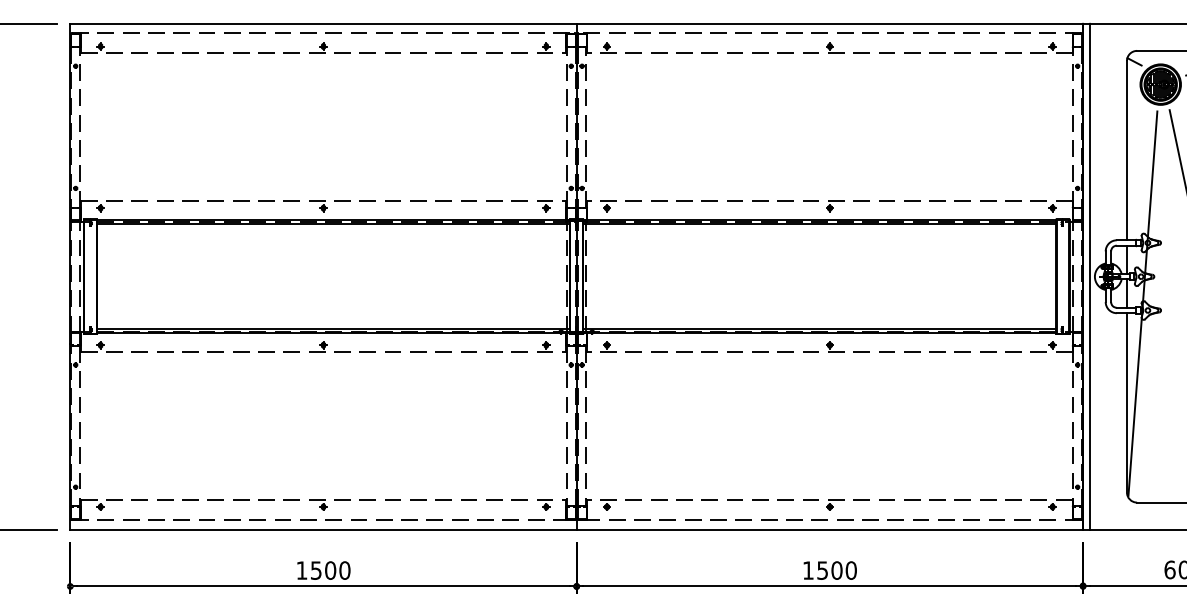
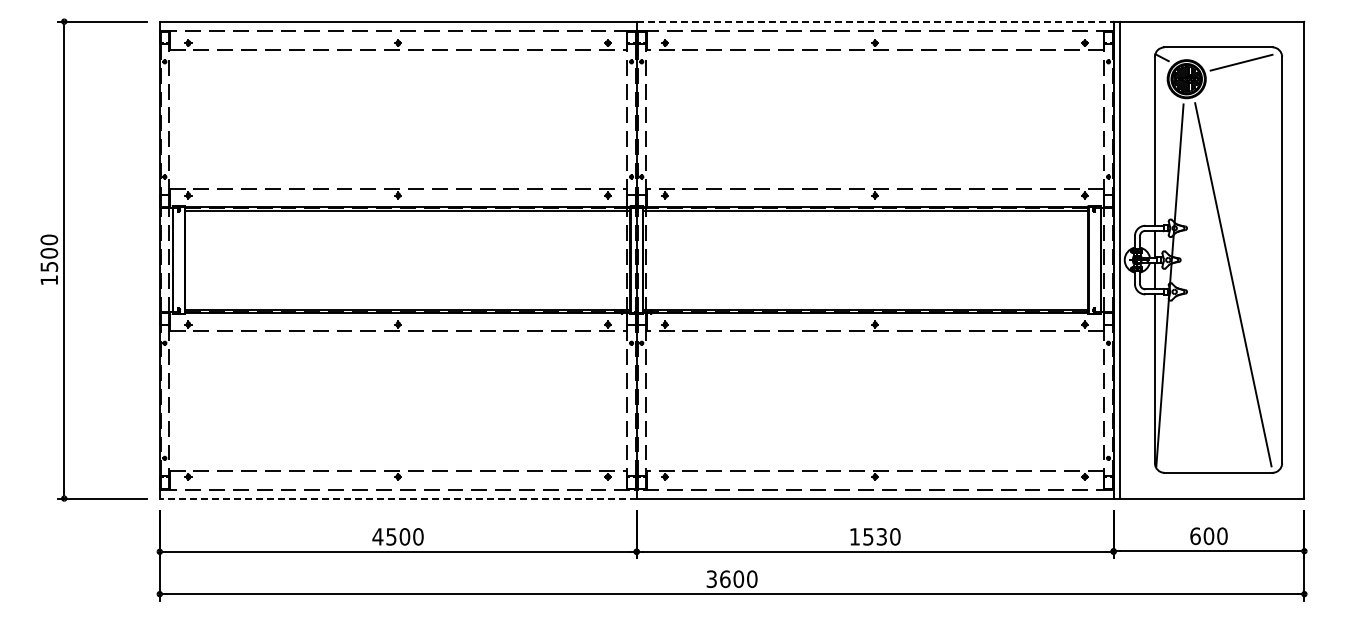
line: (830, 23) -> (875, 21), solid -> dashed
line: (322, 529) -> (397, 498), solid -> dashed
text: (301, 570) -> (377, 536), 1500 -> 4500
text: (836, 570) -> (881, 536), 1500 -> 1530

